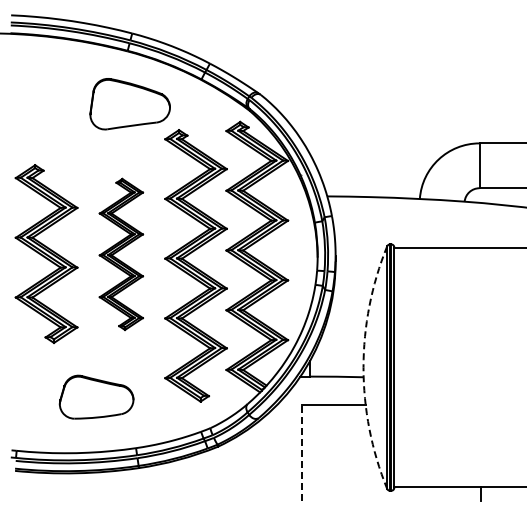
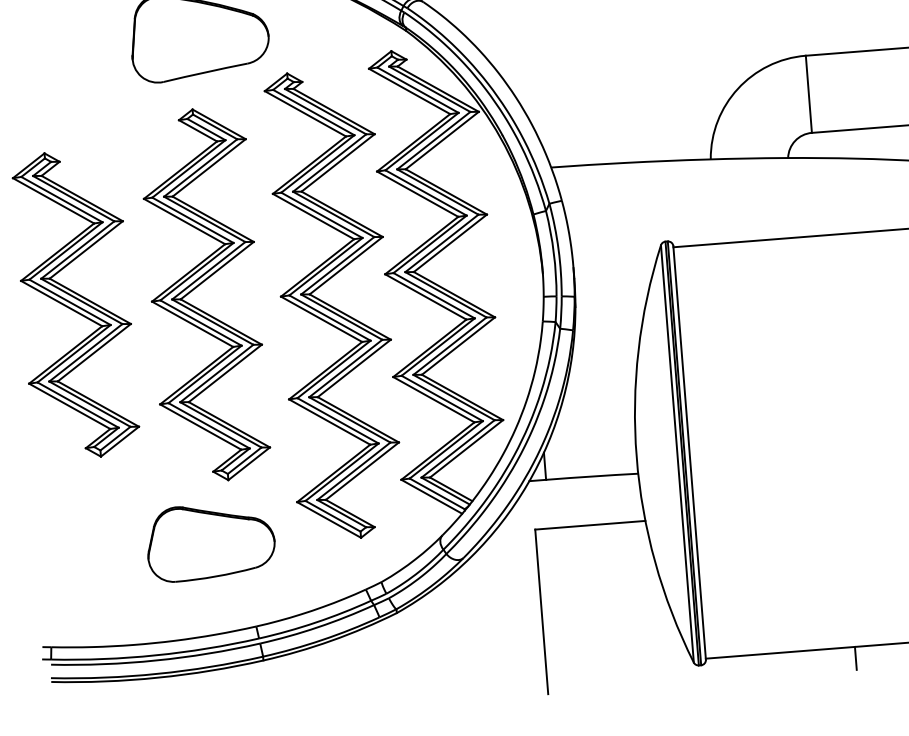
part: (121, 254) -> (205, 295), size x1.43
arc: (363, 367) -> (636, 456), dashed -> solid
part: (96, 396) -> (210, 540), moved
line: (301, 452) -> (541, 611), dashed -> solid

